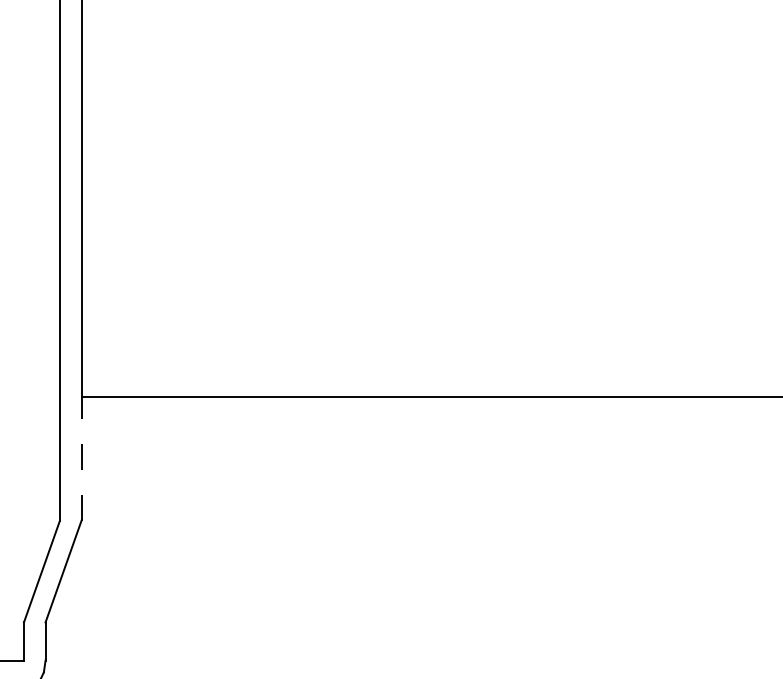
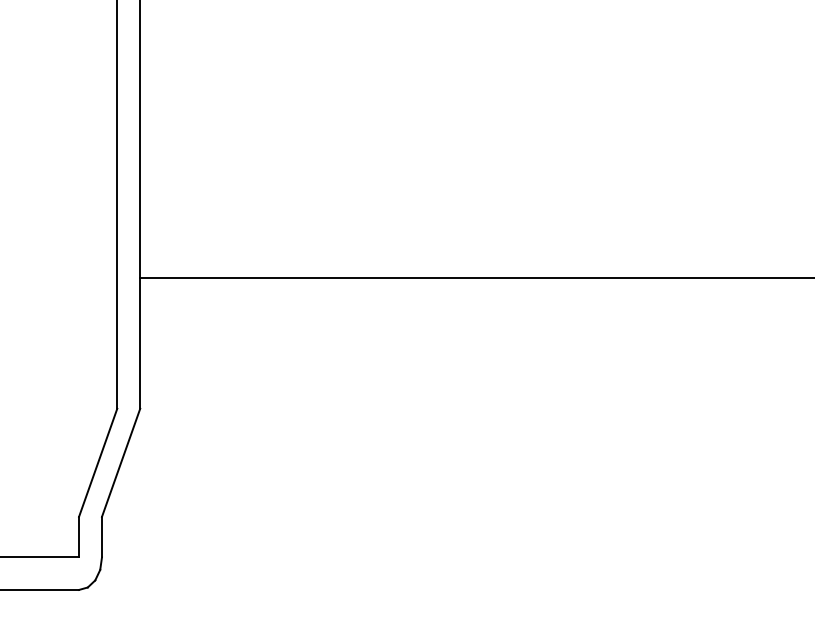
line: (81, 459) -> (140, 343), dashed -> solid

